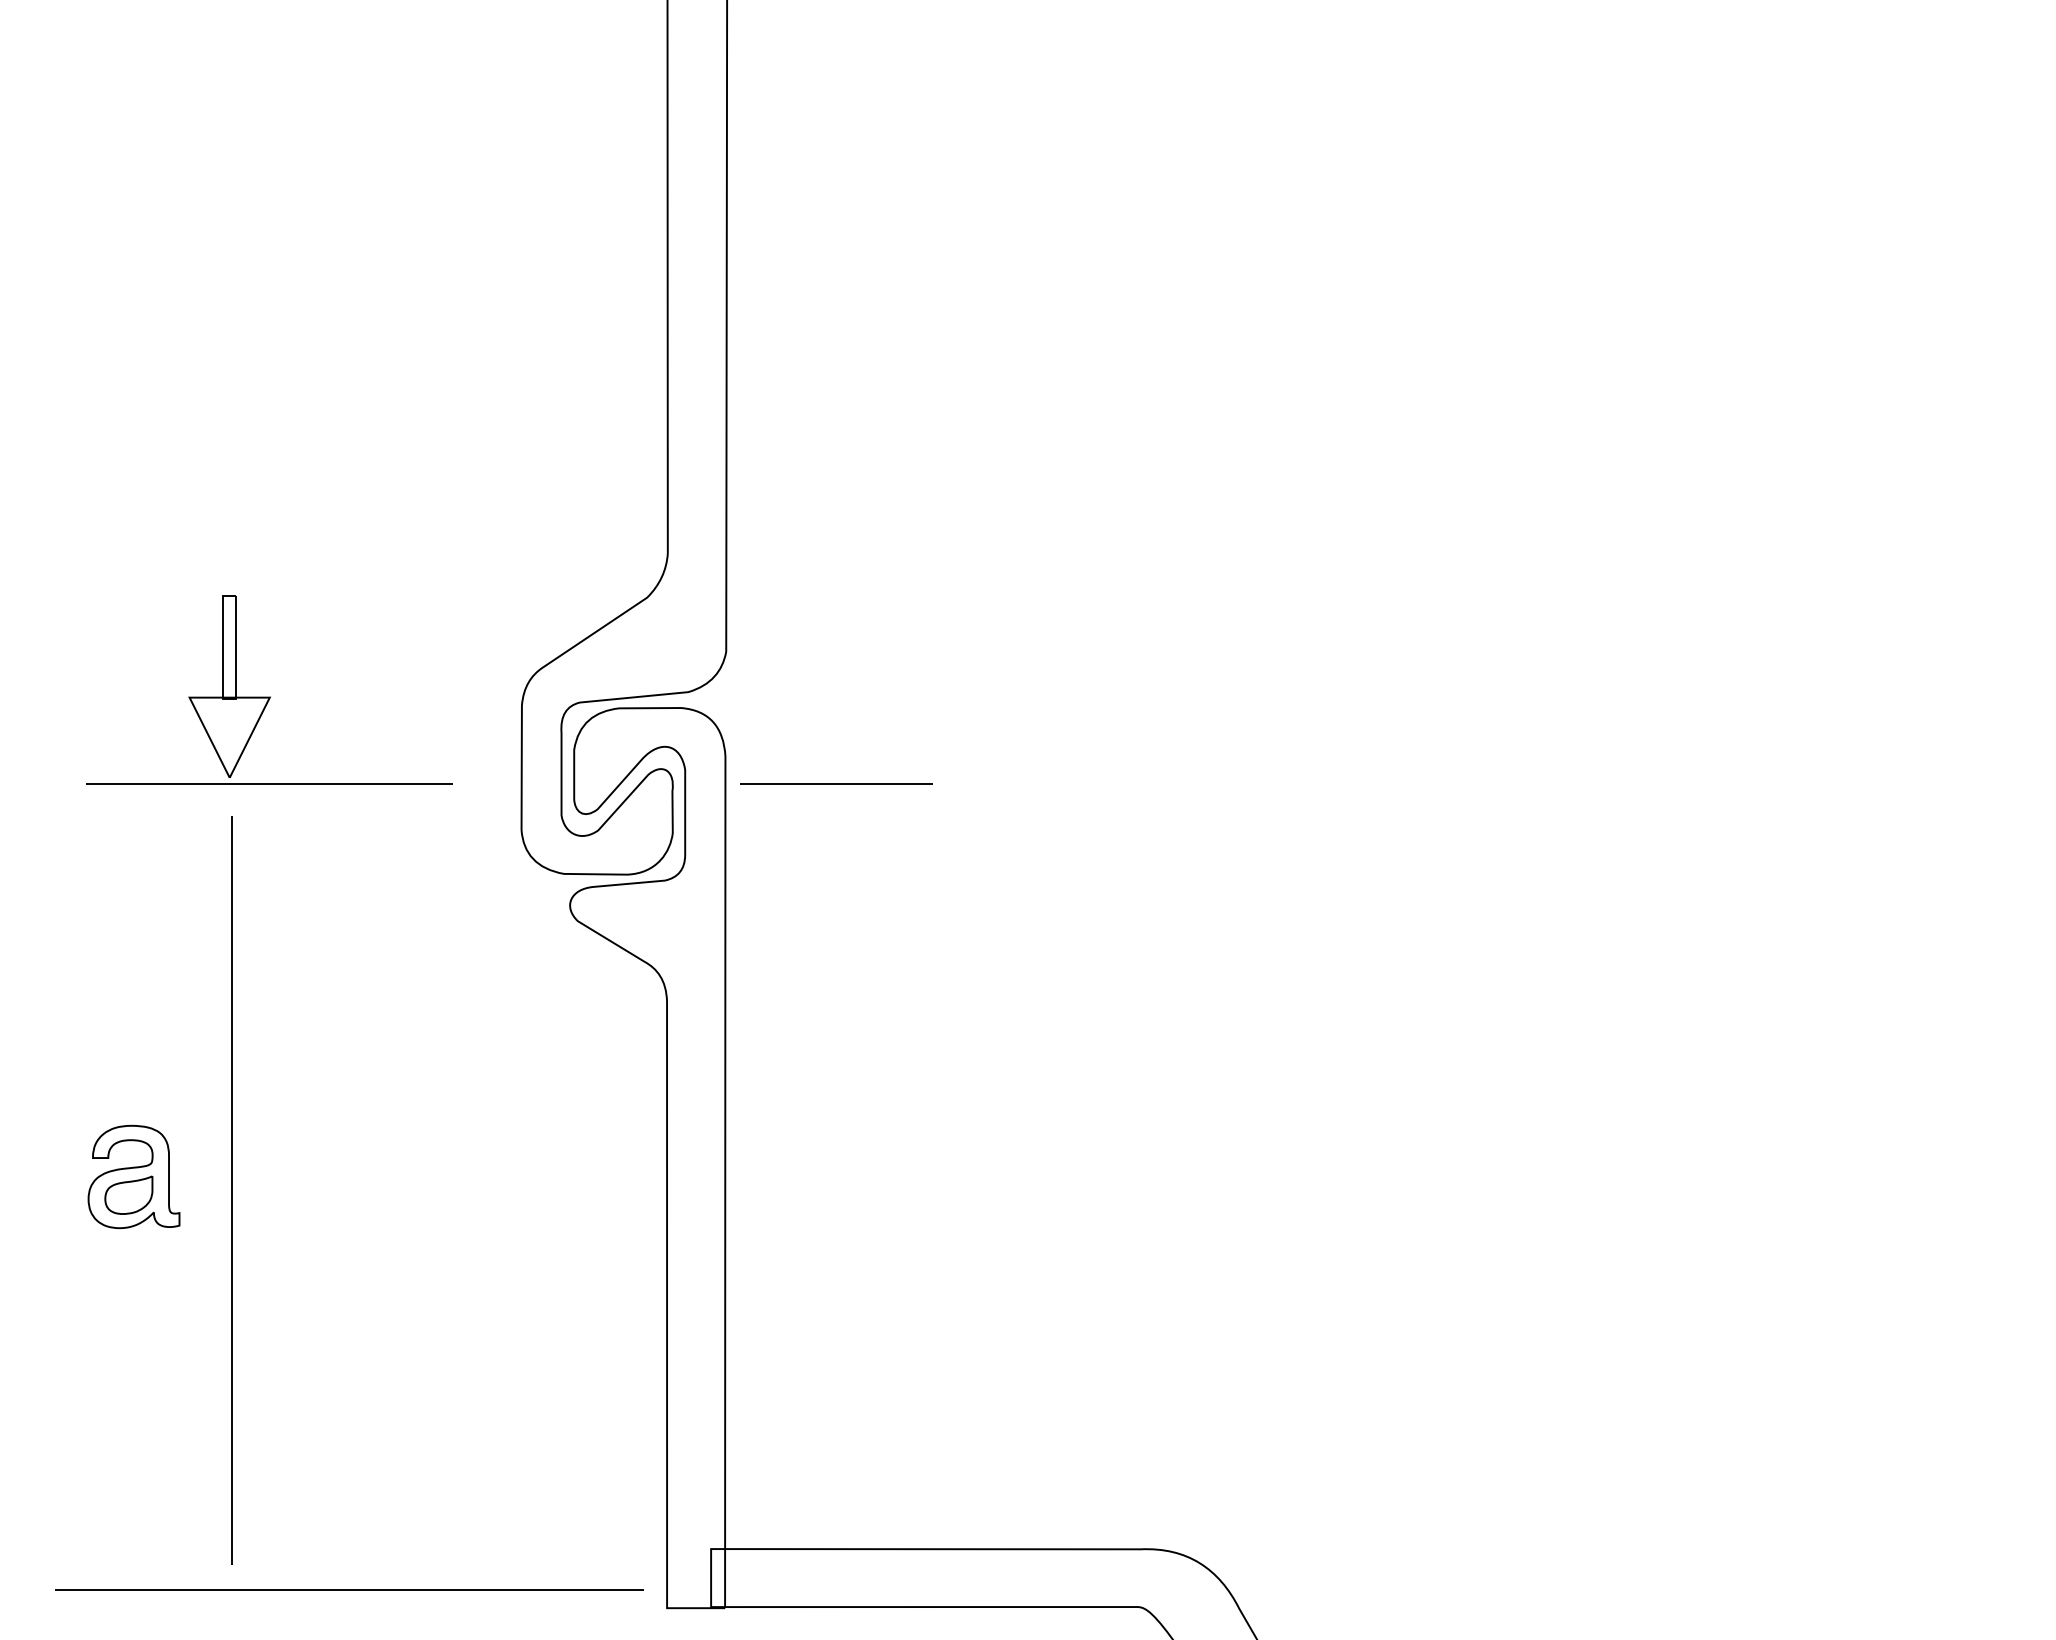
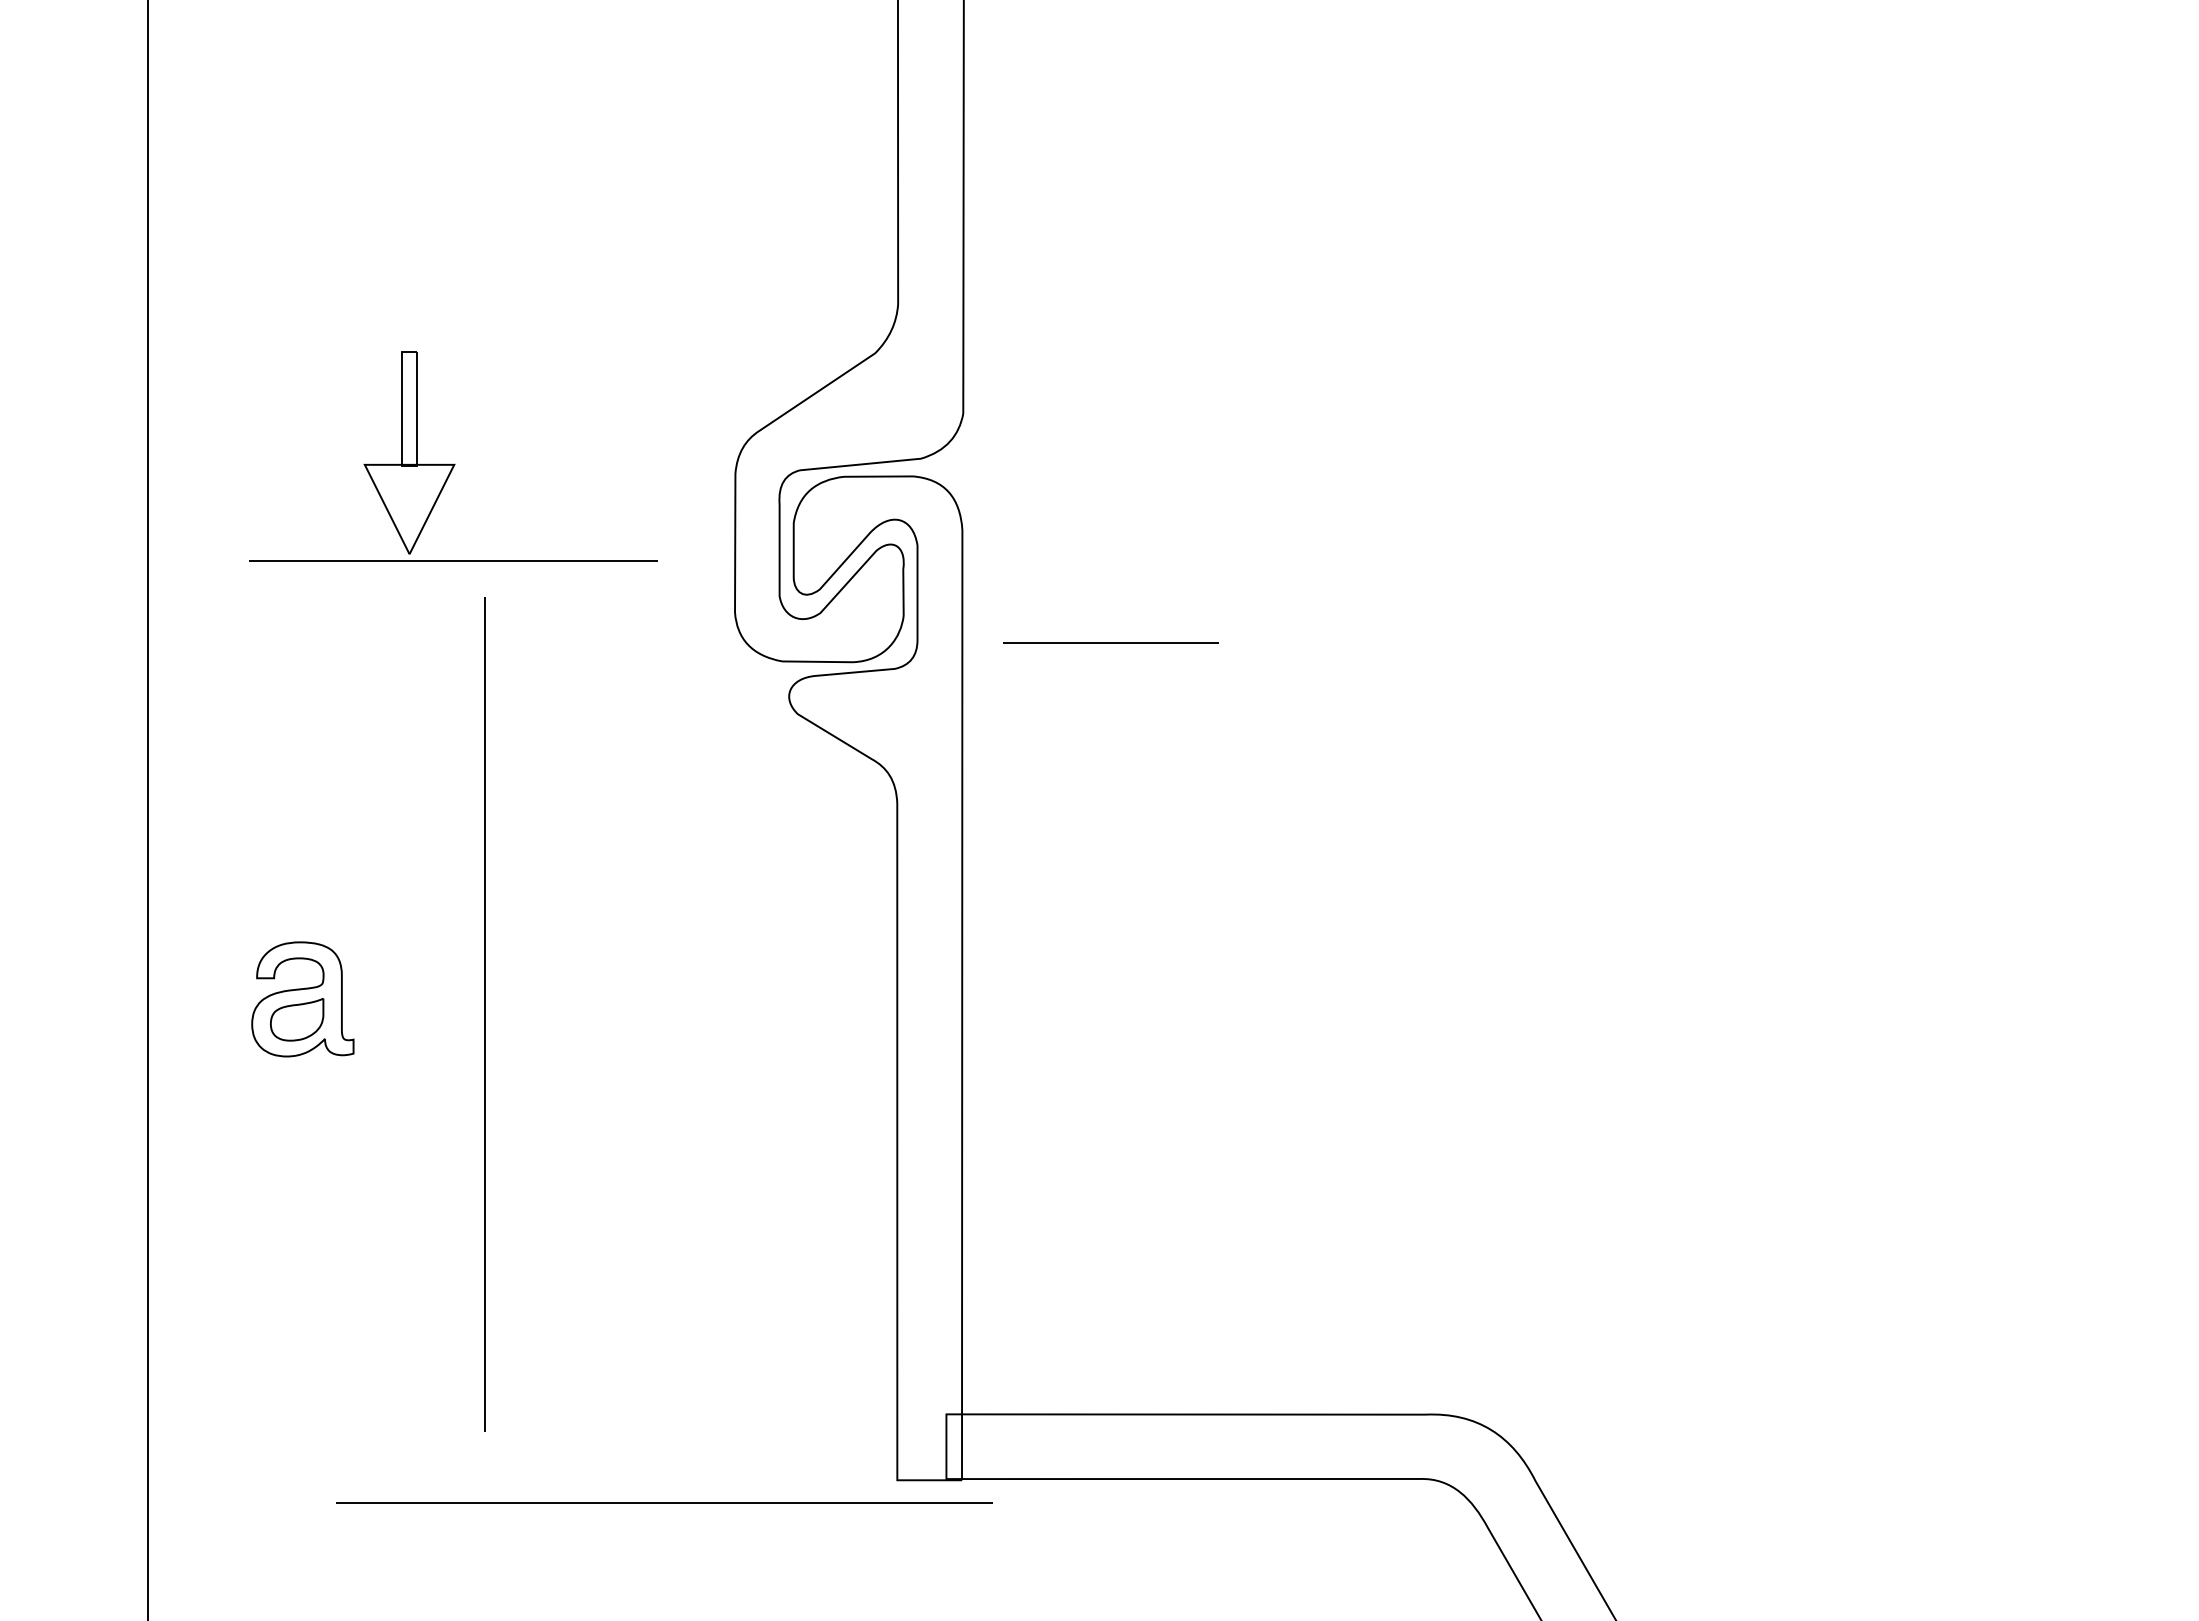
line: (836, 783) -> (1110, 642), moved
line: (231, 1190) -> (484, 1014), moved
line: (349, 1589) -> (664, 1501), moved

